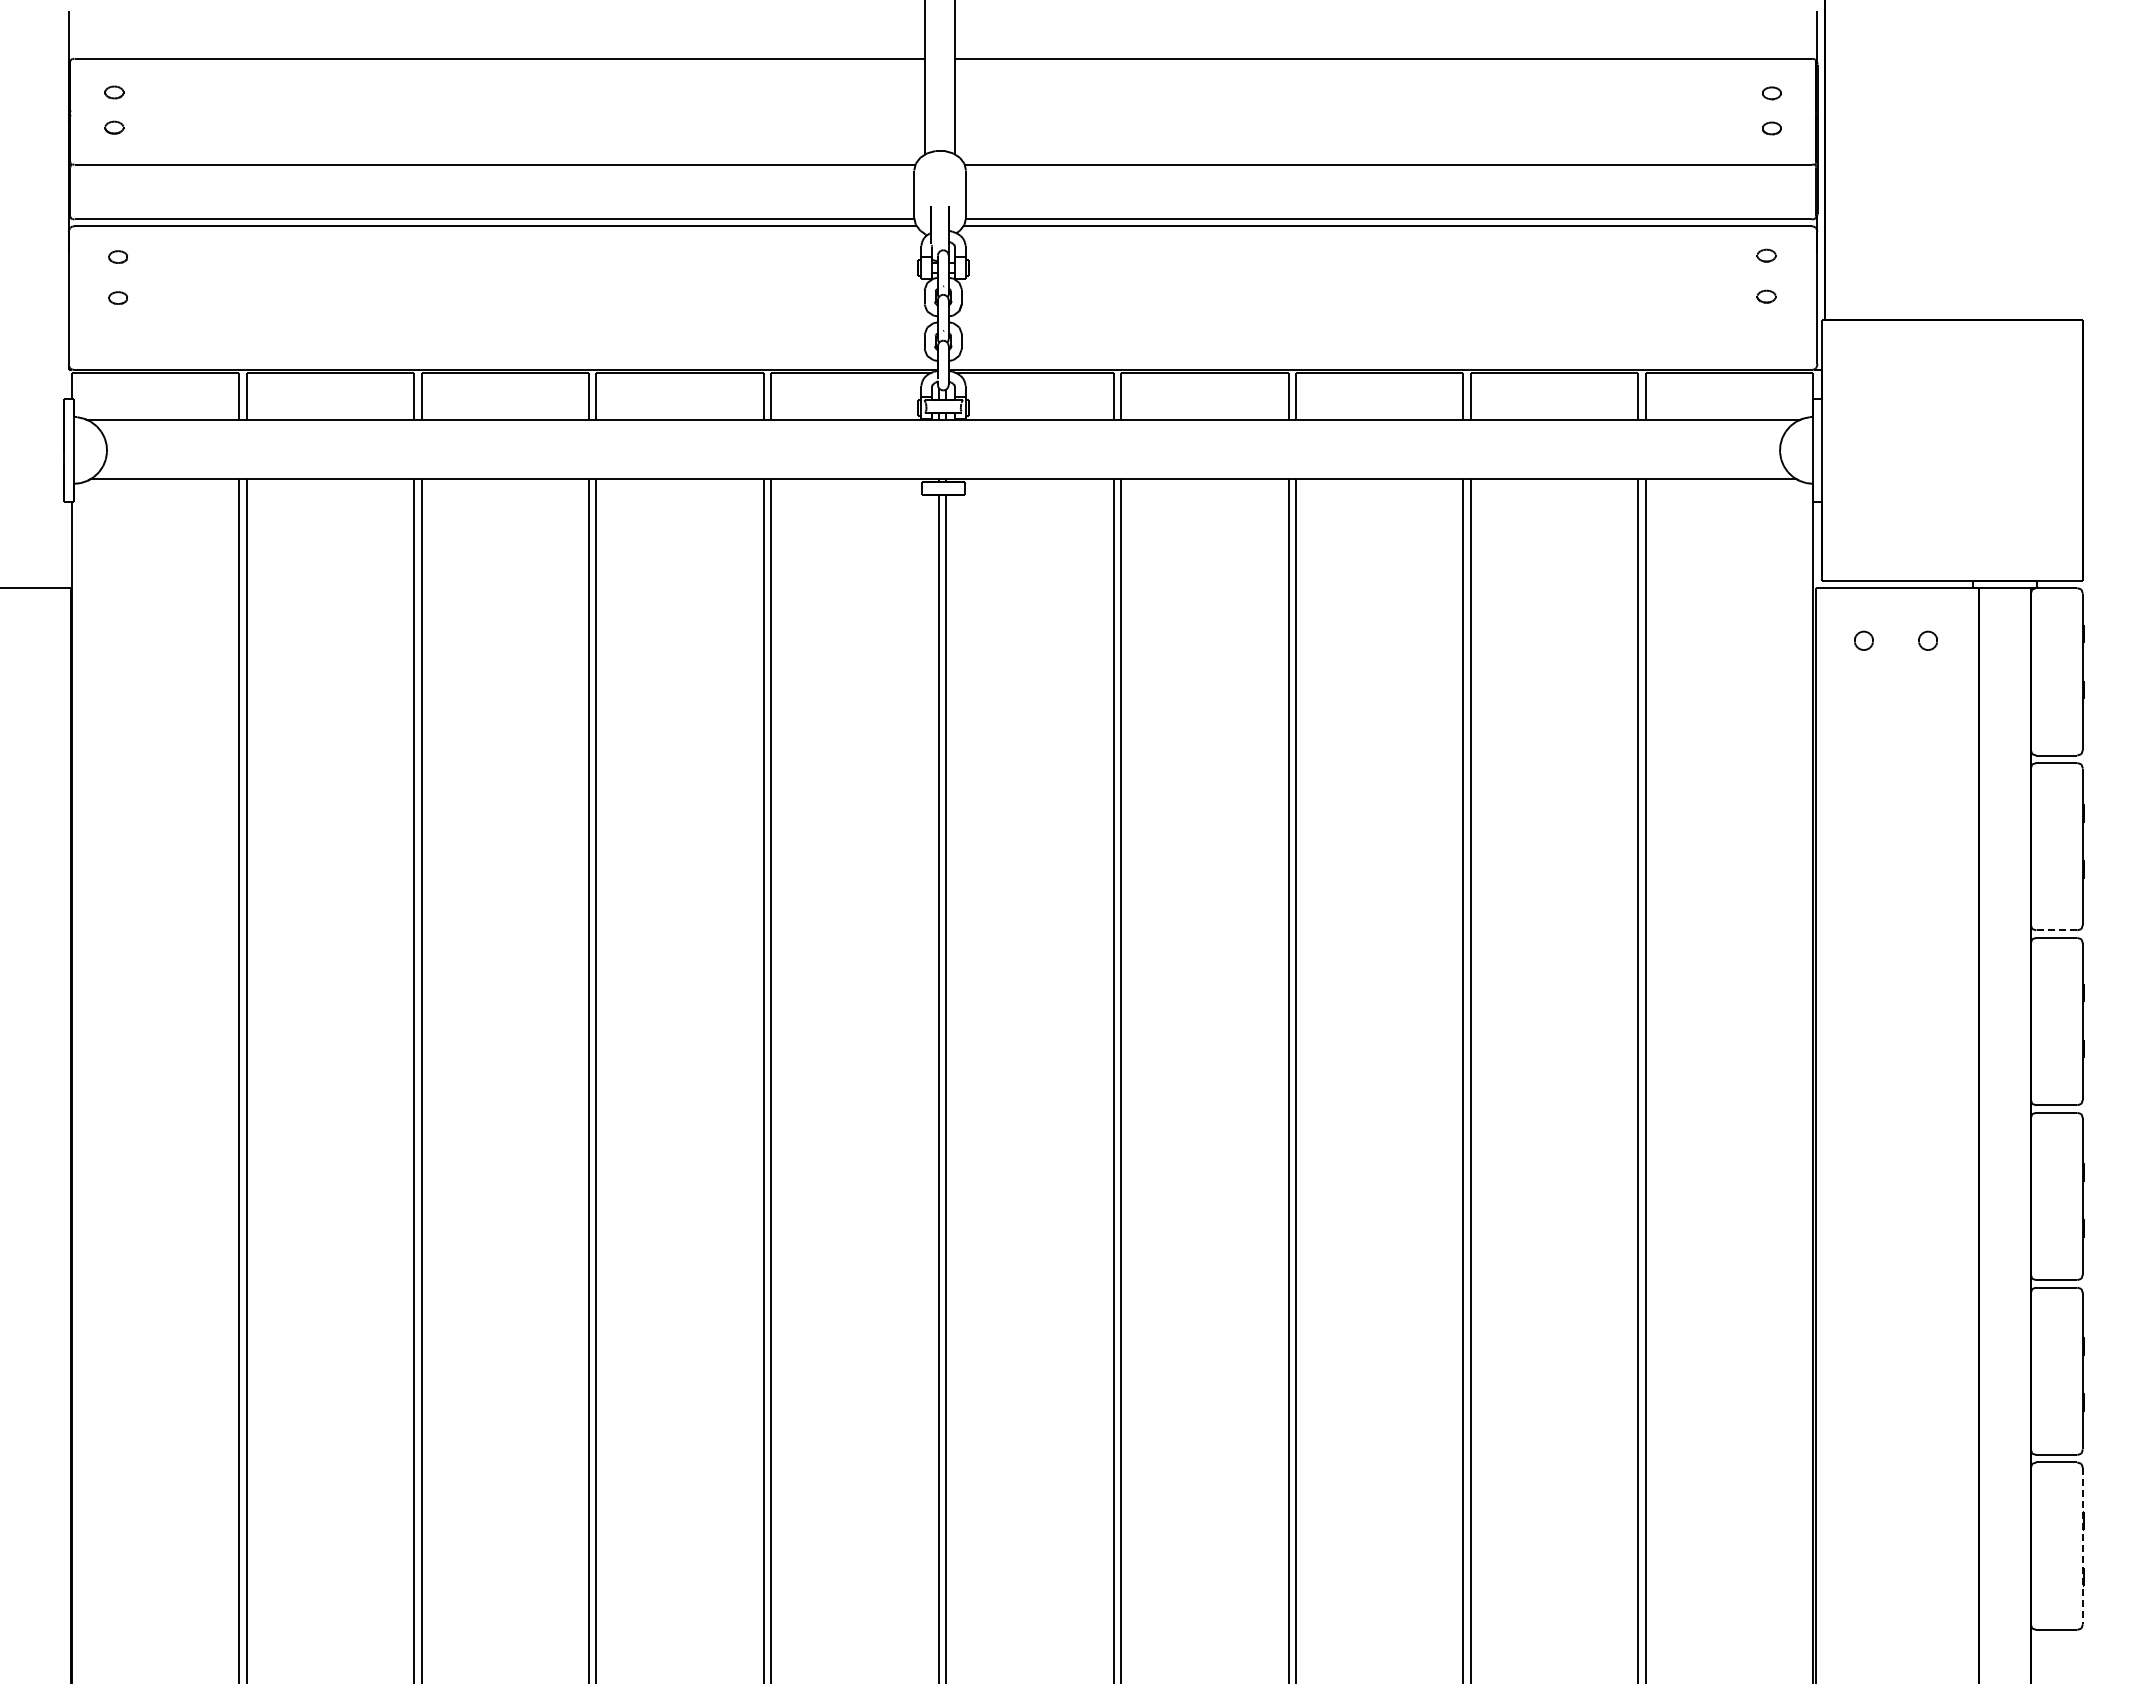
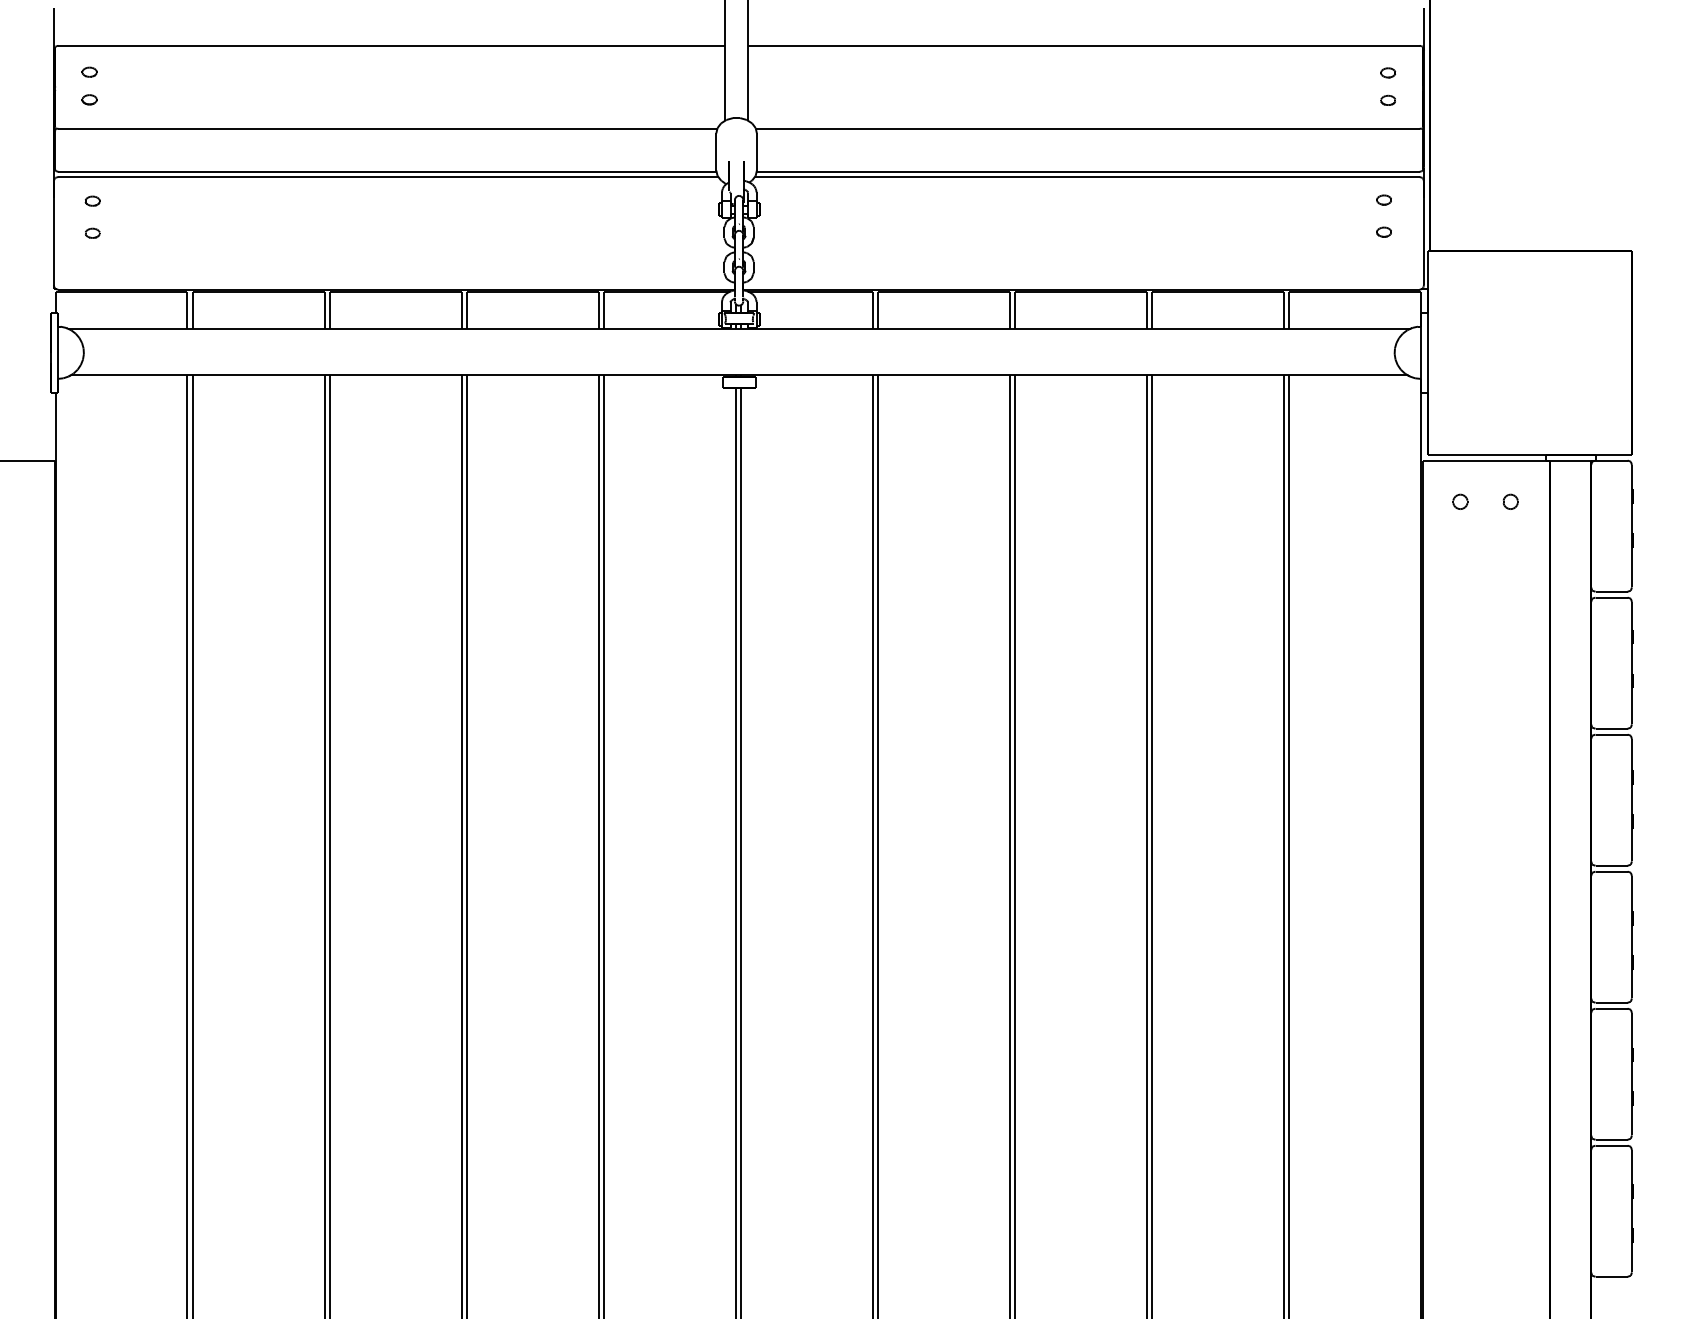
line: (2056, 930) -> (1611, 728), dashed -> solid
line: (2082, 1546) -> (1631, 1211), dashed -> solid

